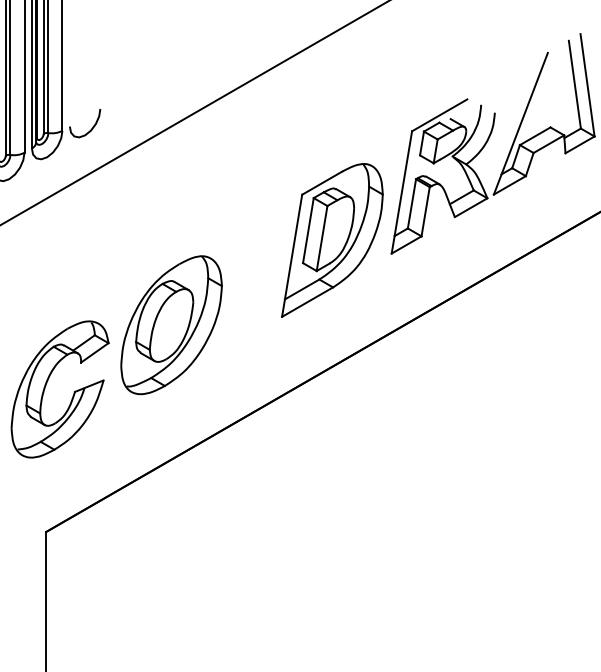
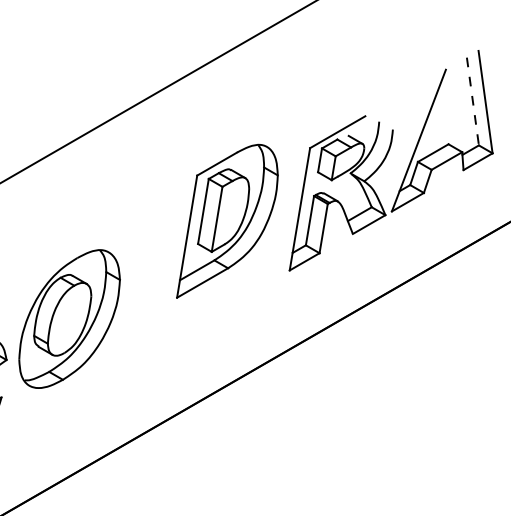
line: (574, 85) -> (472, 102), solid -> dashed
part: (332, 240) -> (227, 221), moved
part: (171, 325) -> (69, 319), moved

